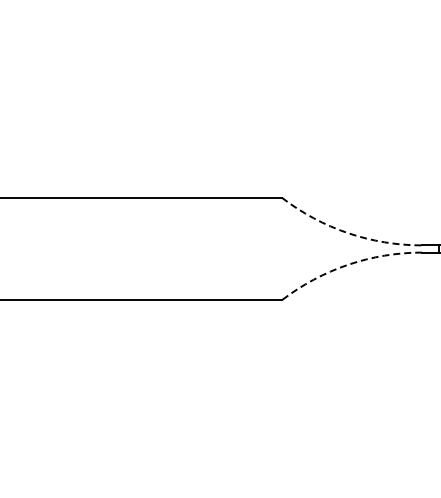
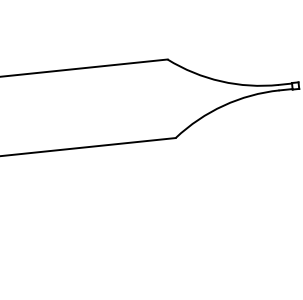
arc: (348, 233) -> (221, 81), dashed -> solid
arc: (348, 264) -> (223, 105), dashed -> solid

